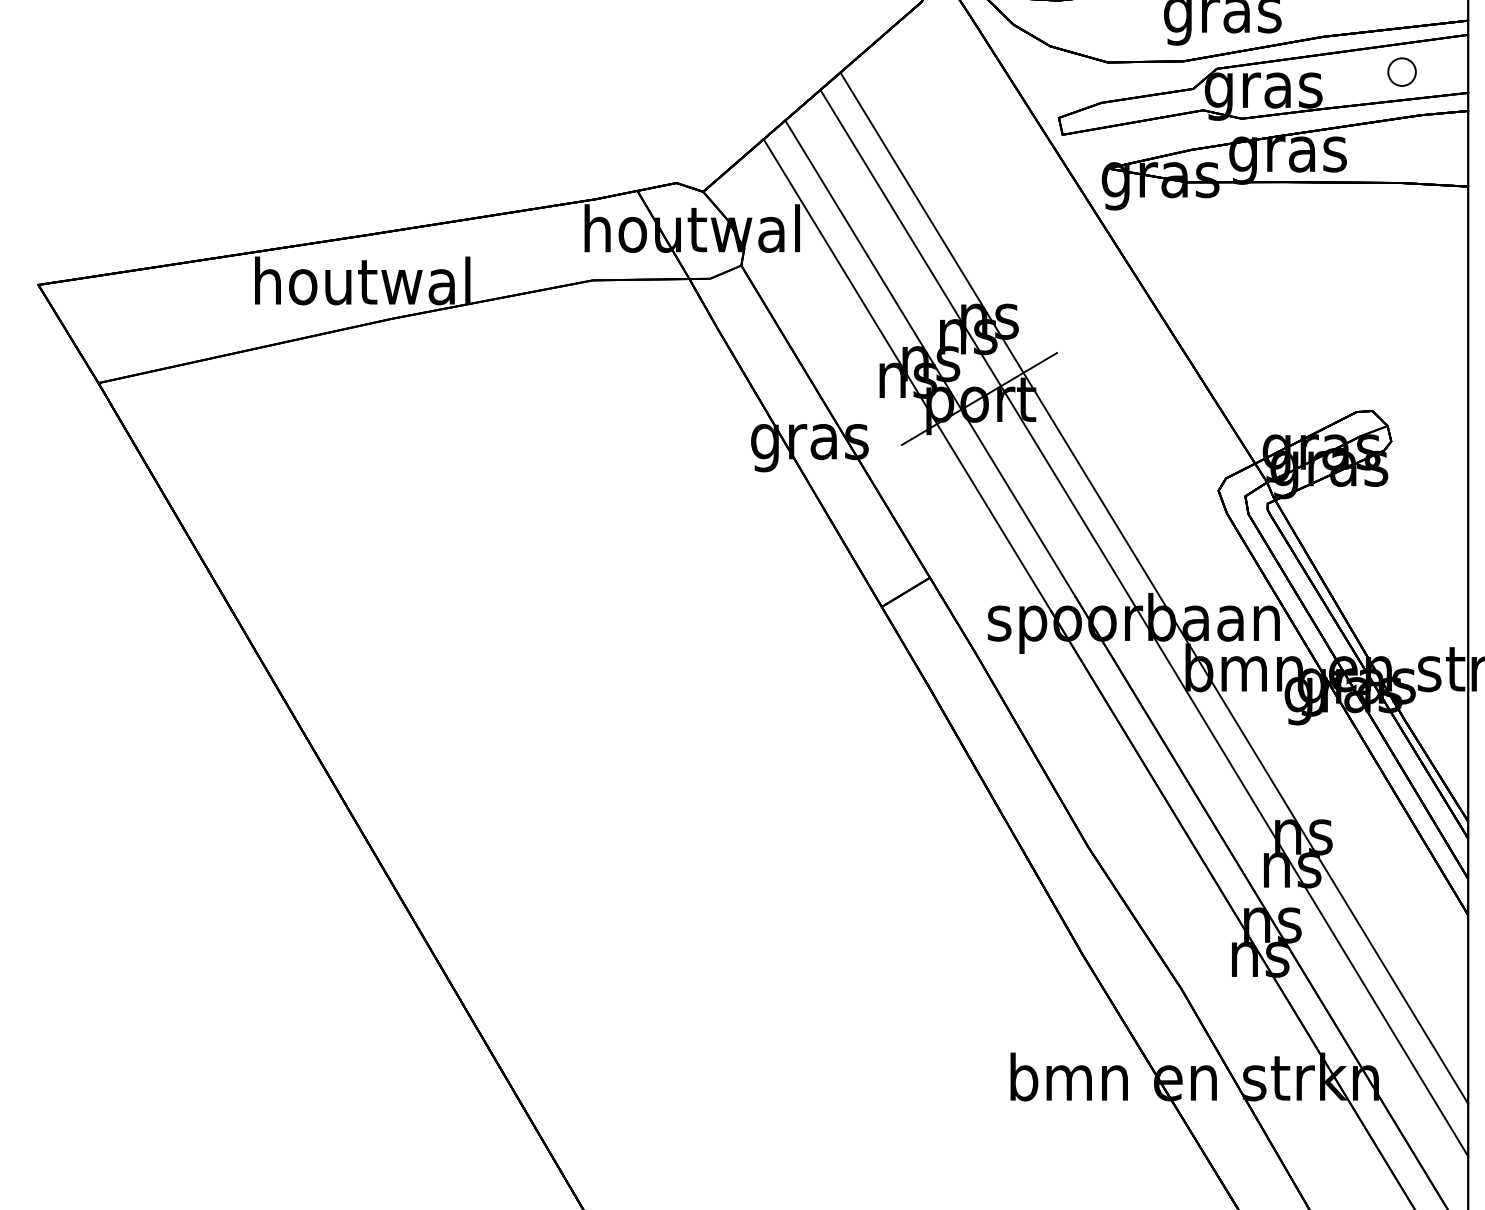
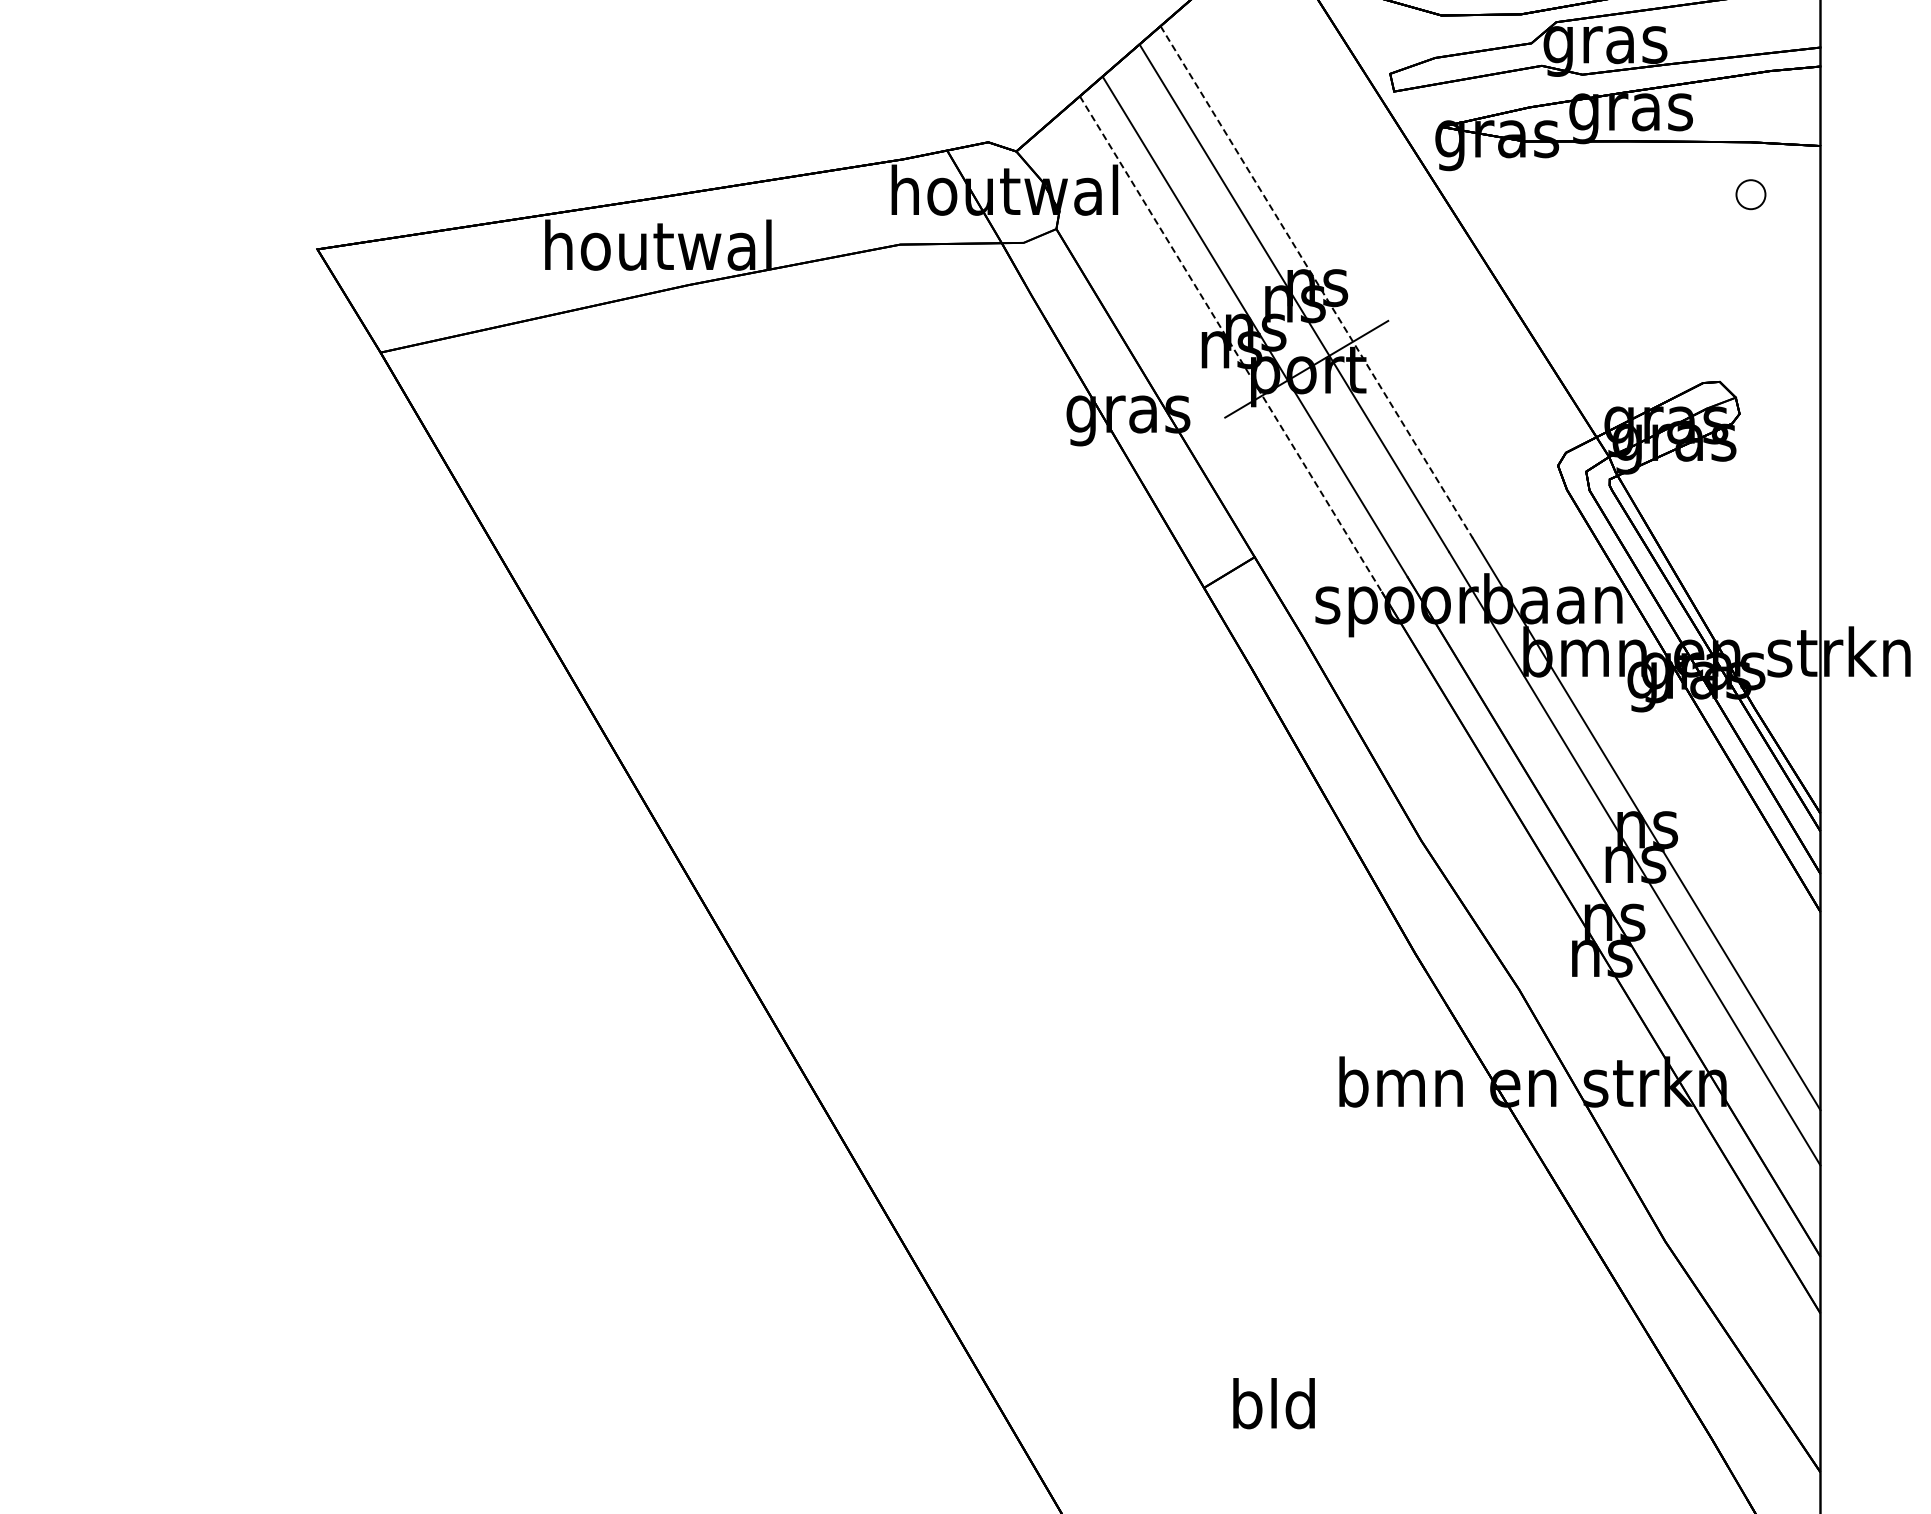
part: (1401, 71) -> (1750, 194), moved
line: (988, 316) -> (1316, 282), solid -> dashed
line: (907, 375) -> (1231, 344), solid -> dashed

